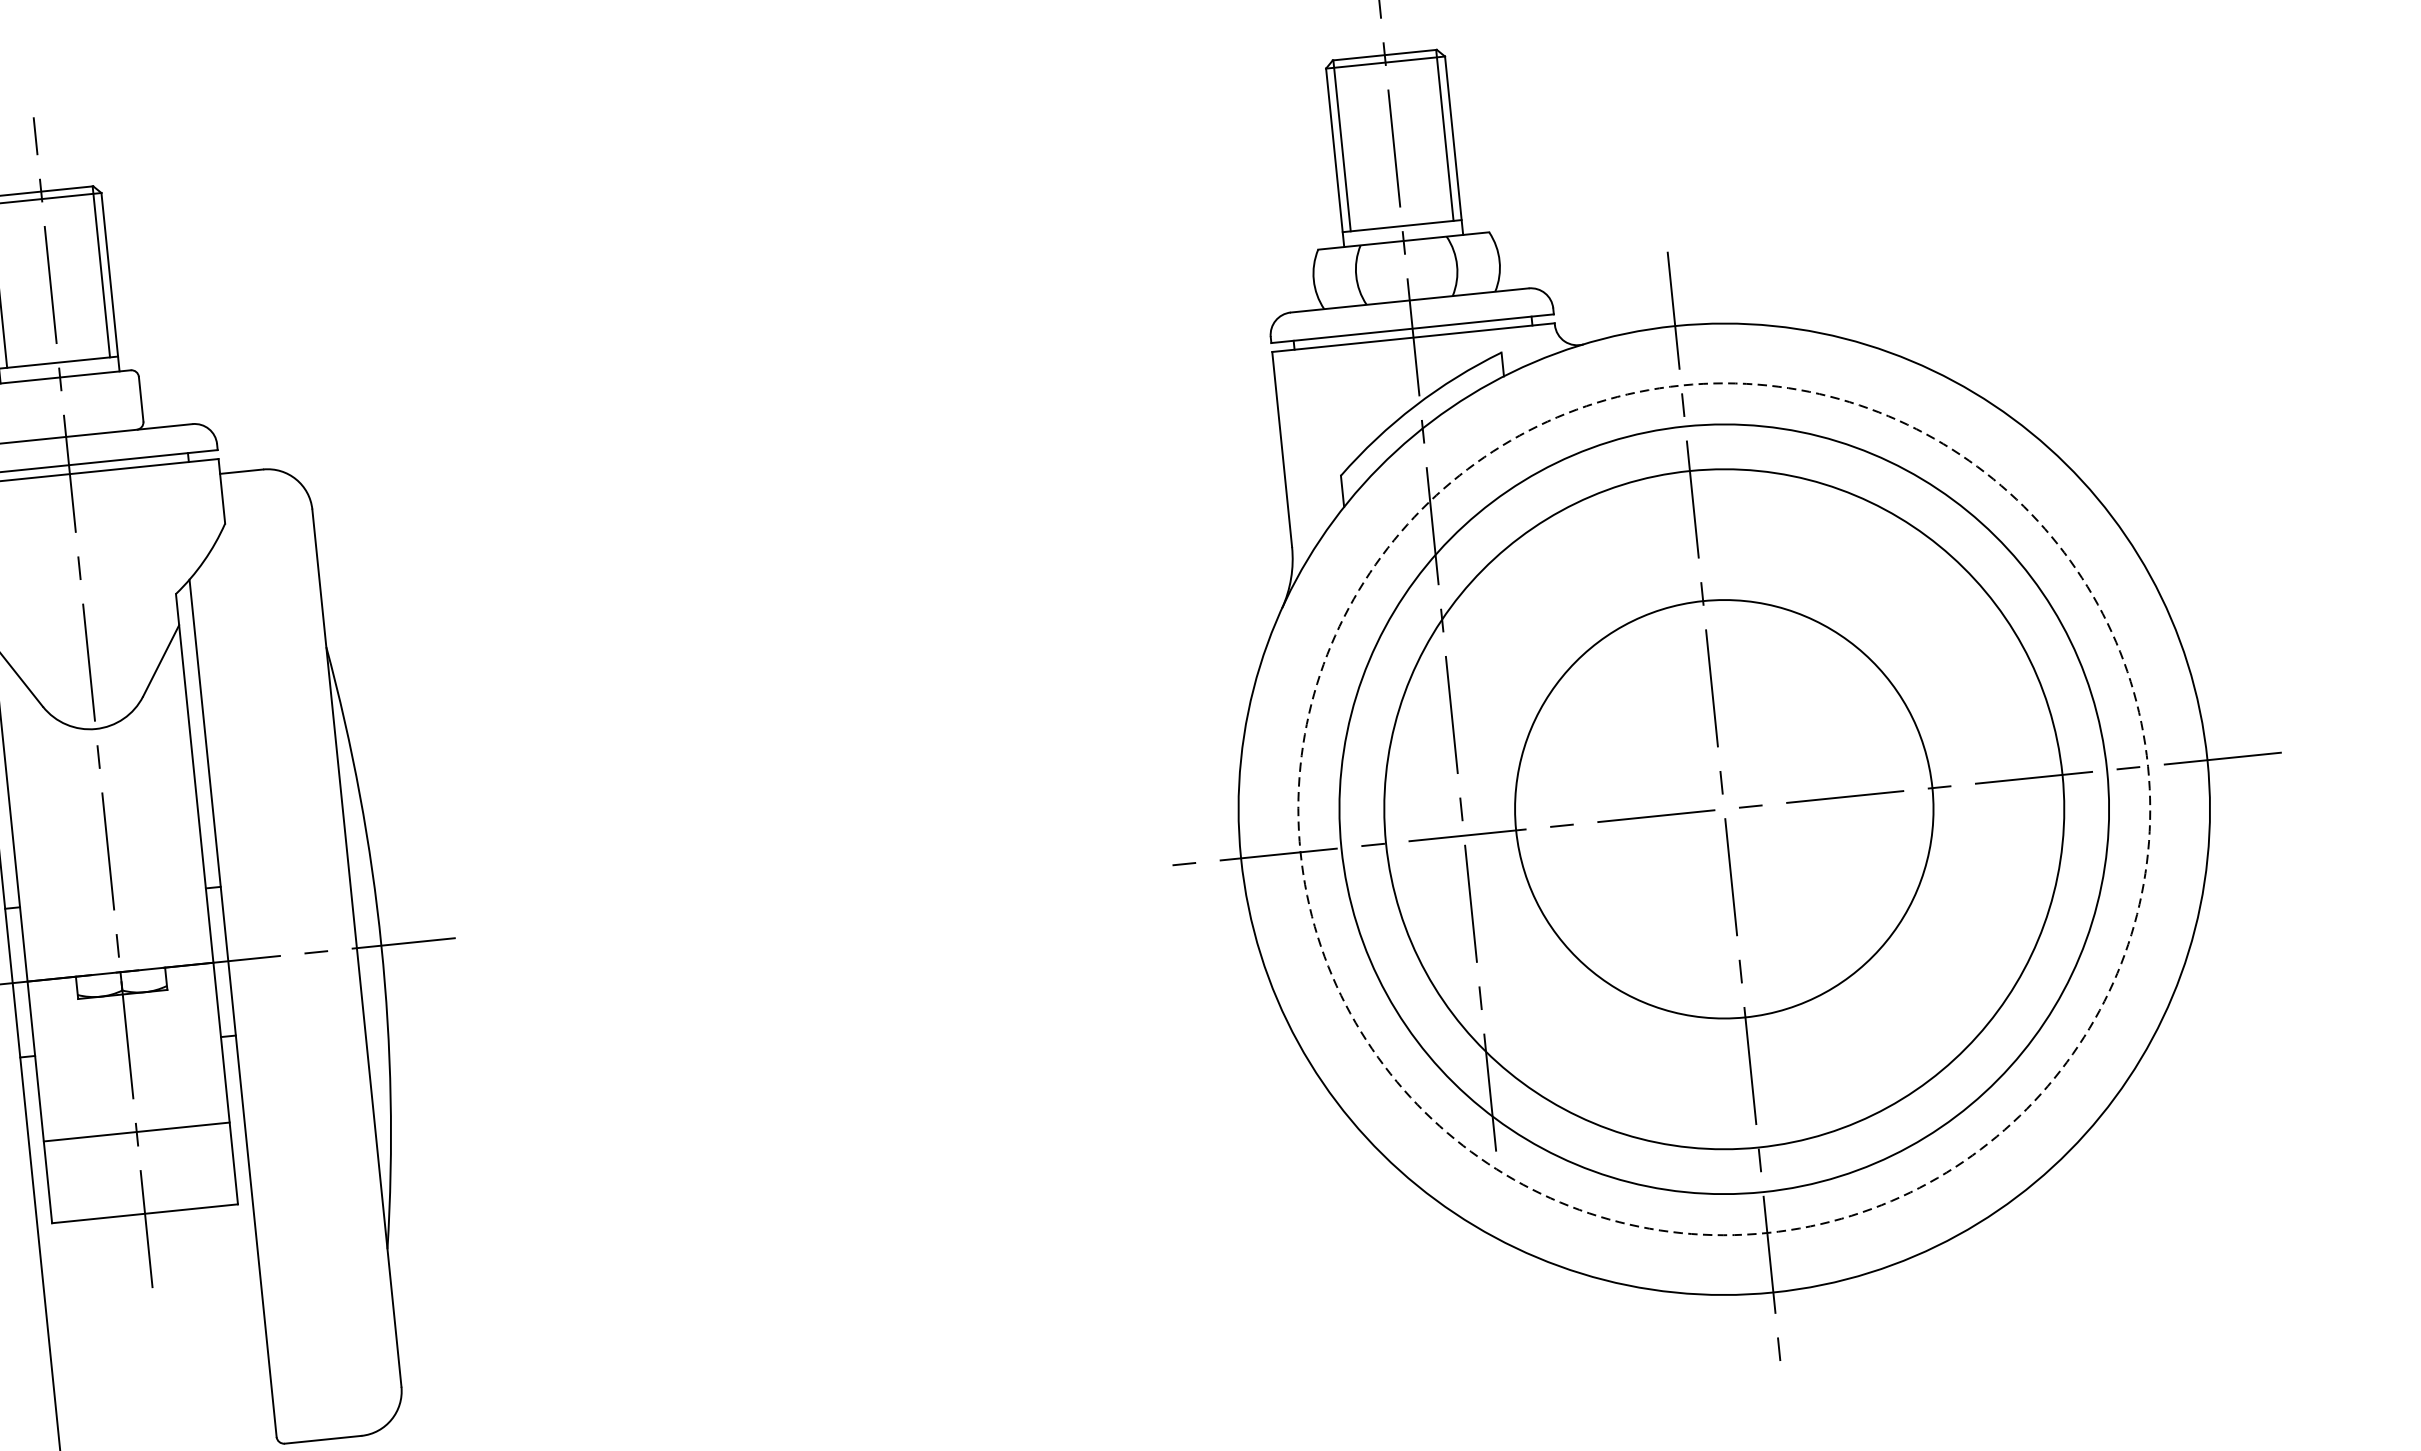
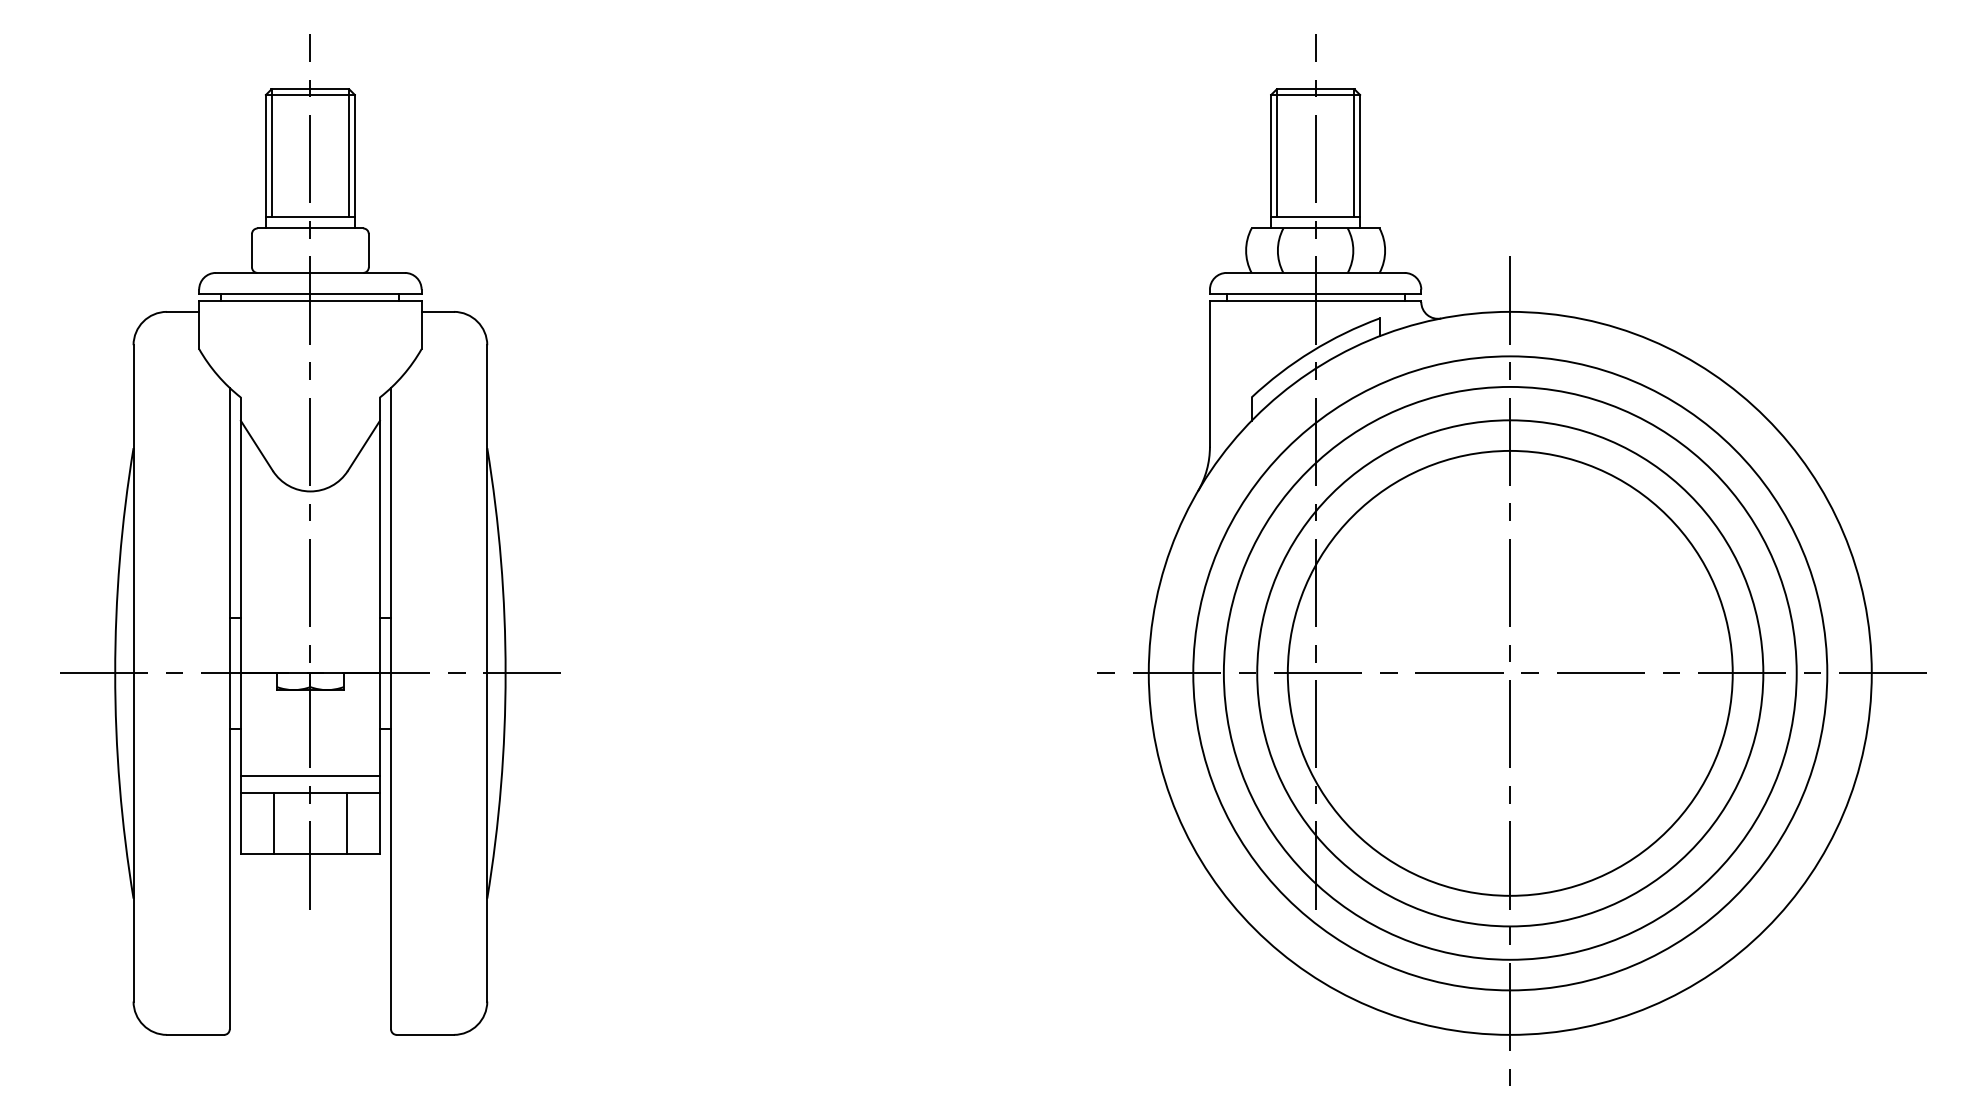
circle: (1723, 808) -> (1509, 672), size x1.43
circle: (1724, 809) -> (1510, 673), dashed -> solid
line: (133, 1110) -> (309, 776), added
line: (189, 1167) -> (346, 823), added
line: (92, 1177) -> (274, 823), added

